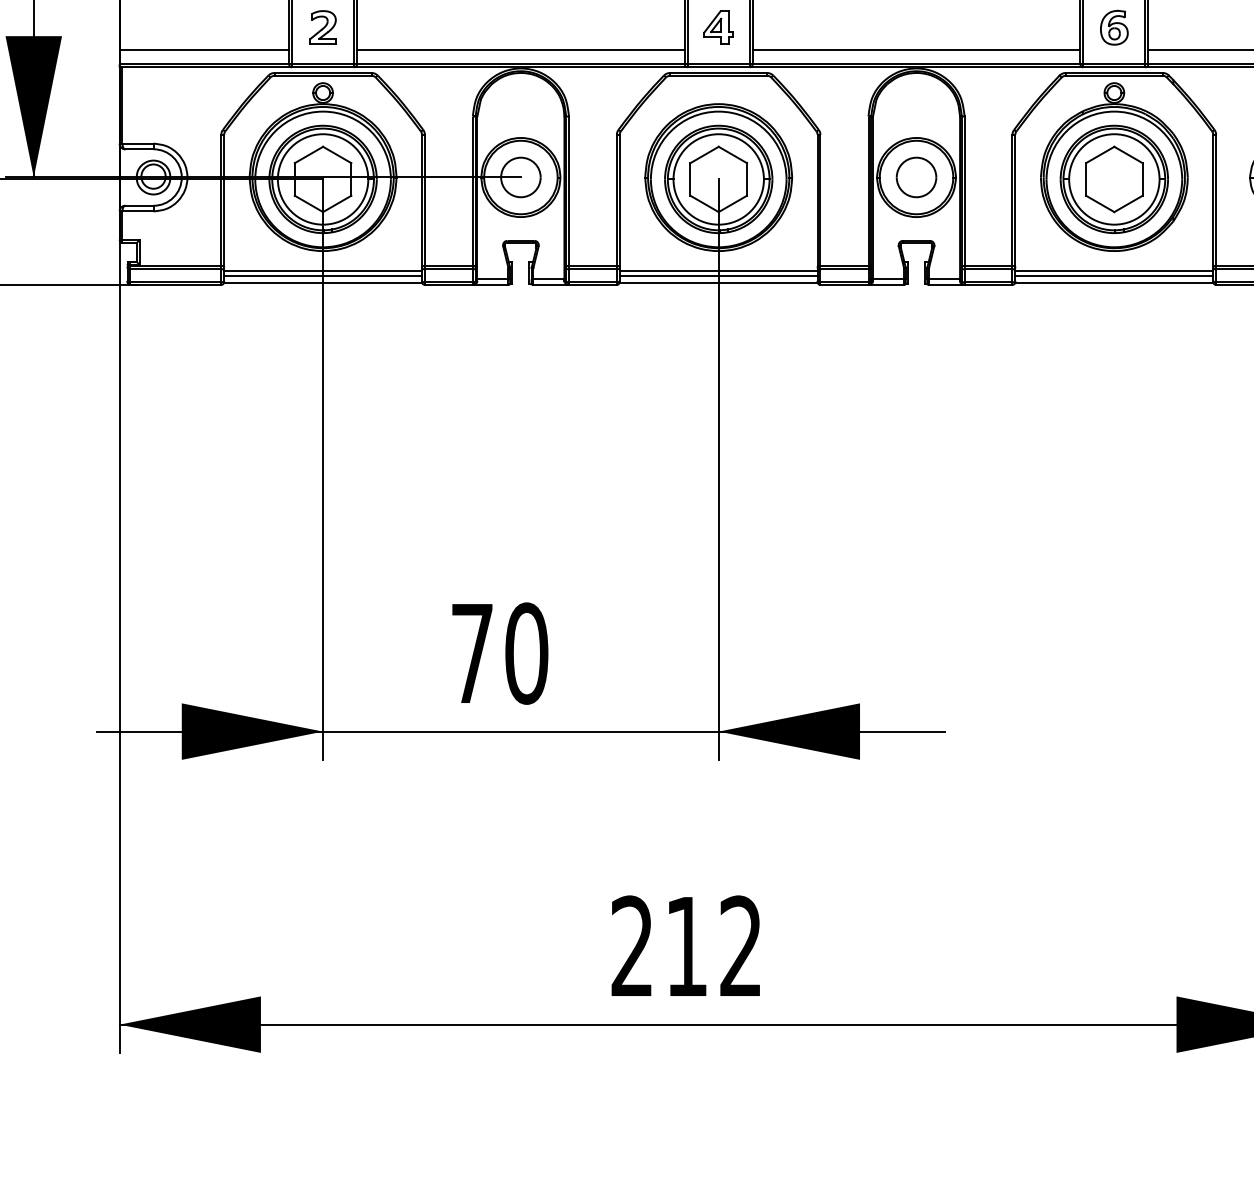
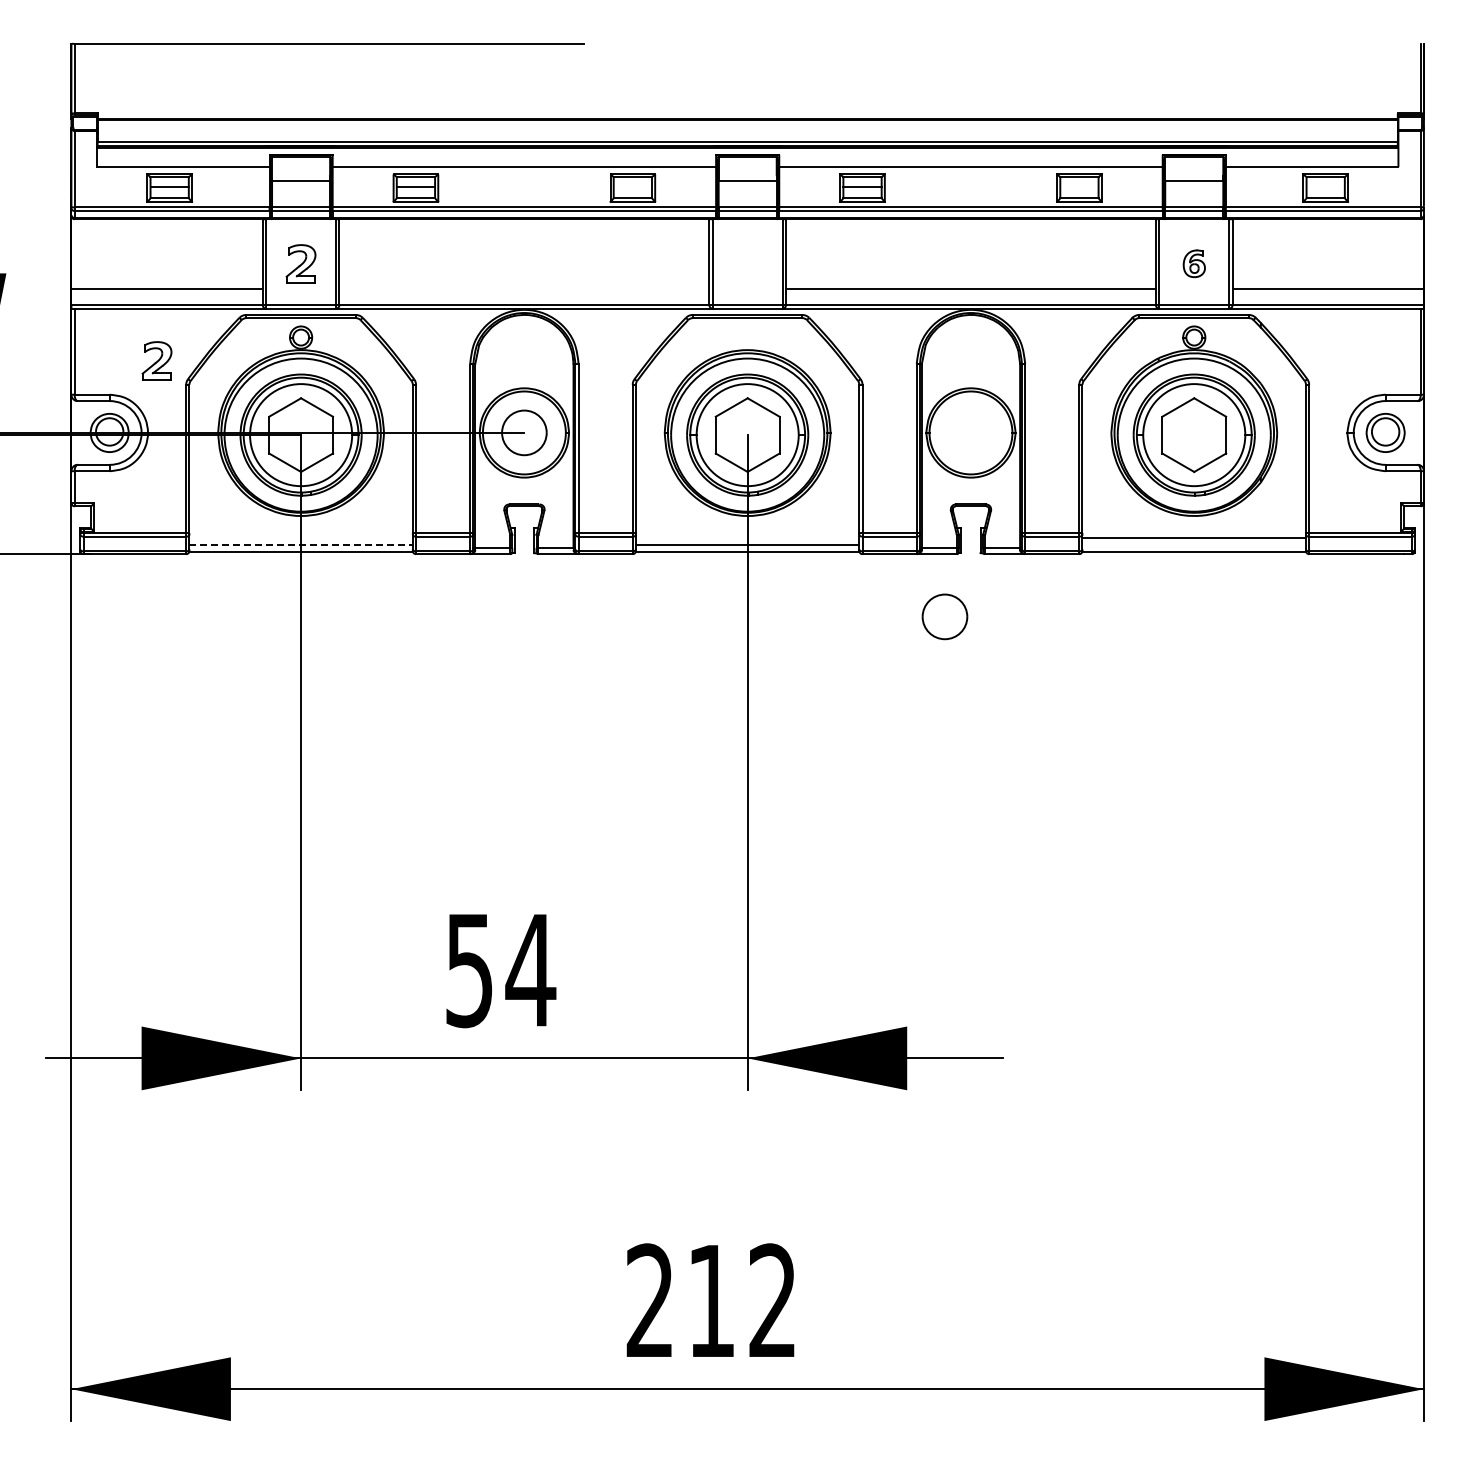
part: (718, 27) -> (747, 263), removed
part: (1114, 27) -> (1194, 263), size x0.7
line: (521, 50) -> (524, 289), removed
part: (194, 113) -> (156, 360), added
part: (916, 177) -> (944, 616), moved
line: (322, 271) -> (300, 538), removed
line: (718, 271) -> (747, 538), removed
line: (323, 276) -> (301, 544), solid -> dashed
line: (1114, 276) -> (1194, 544), removed
text: (500, 653) -> (501, 970), 70 -> 54

